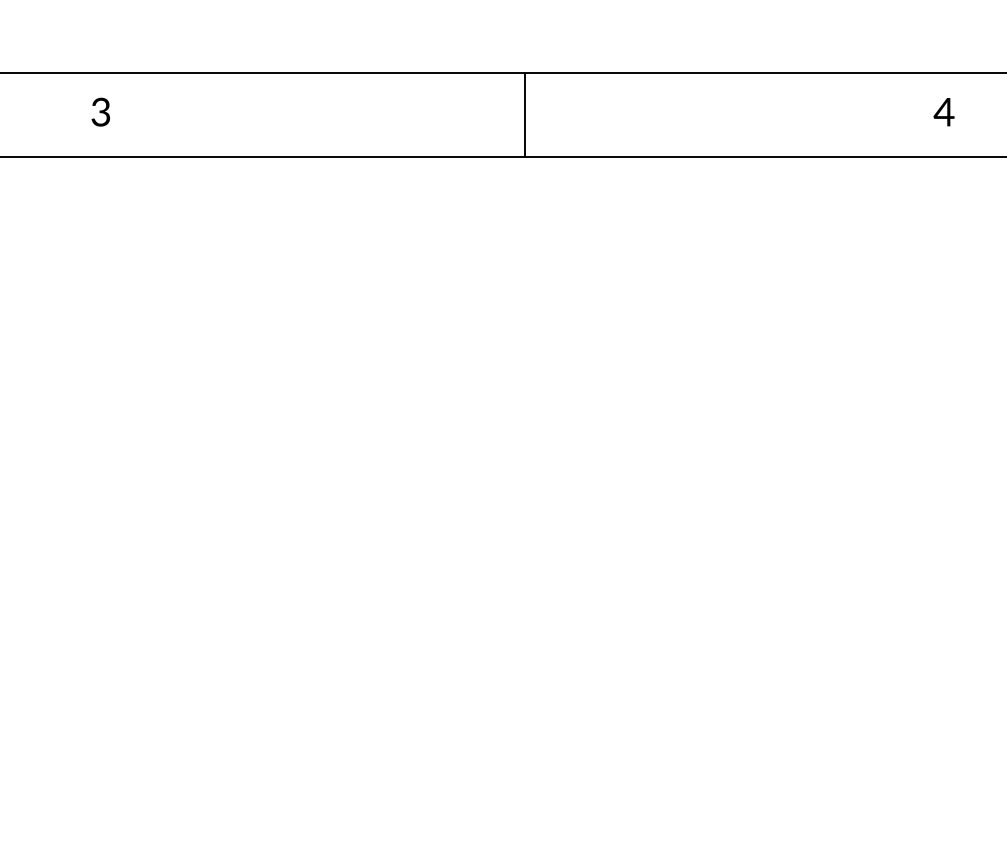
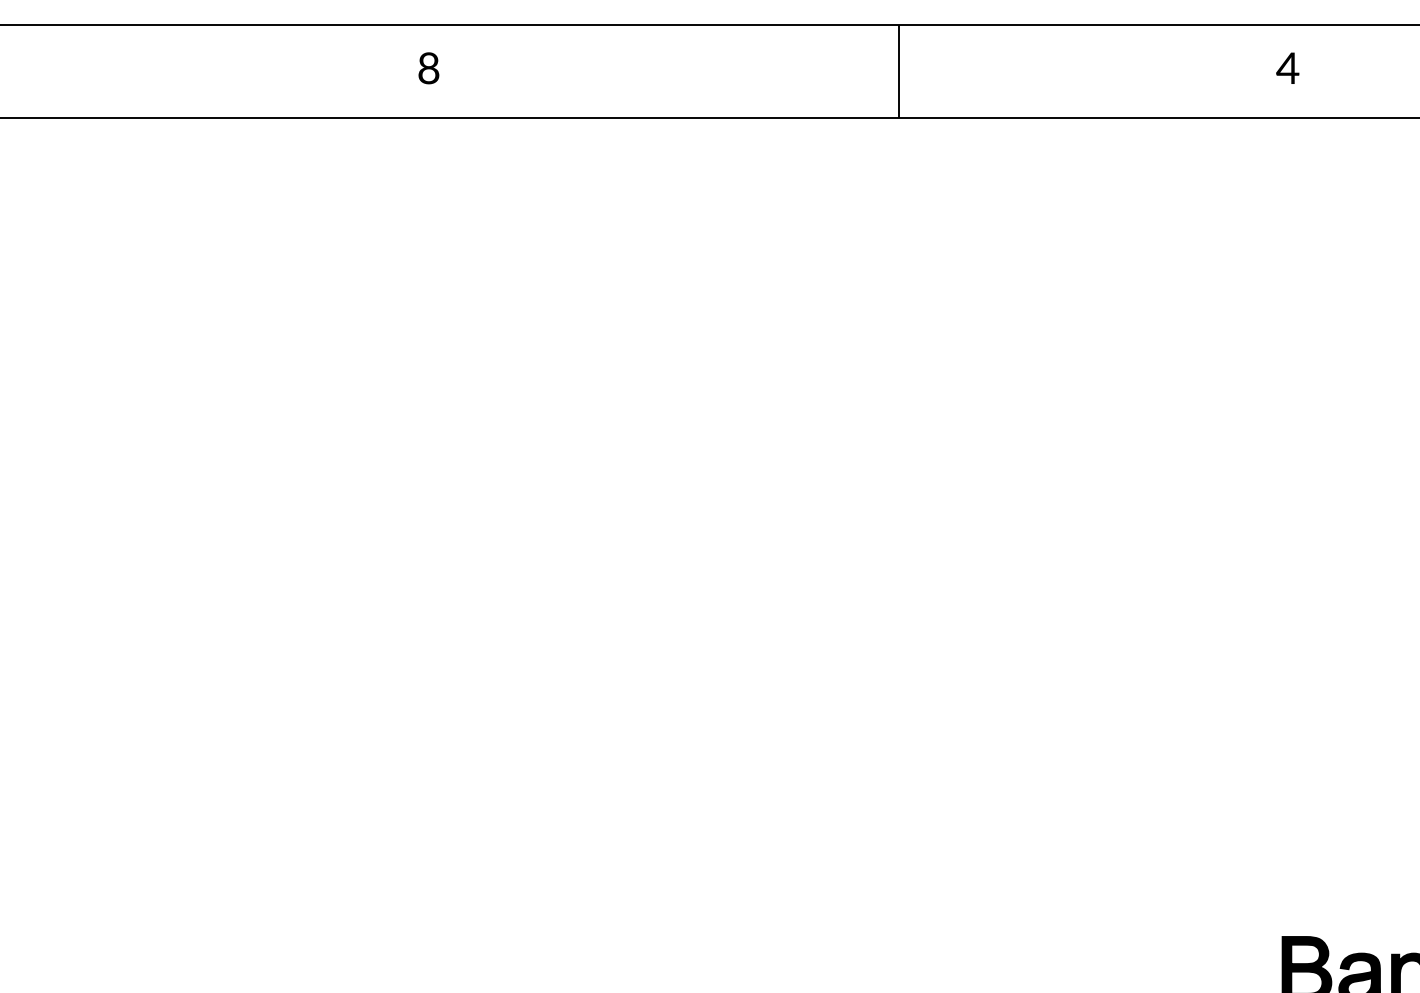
text: (100, 111) -> (428, 67), 3 -> 8
text: (943, 111) -> (1287, 67), moved

